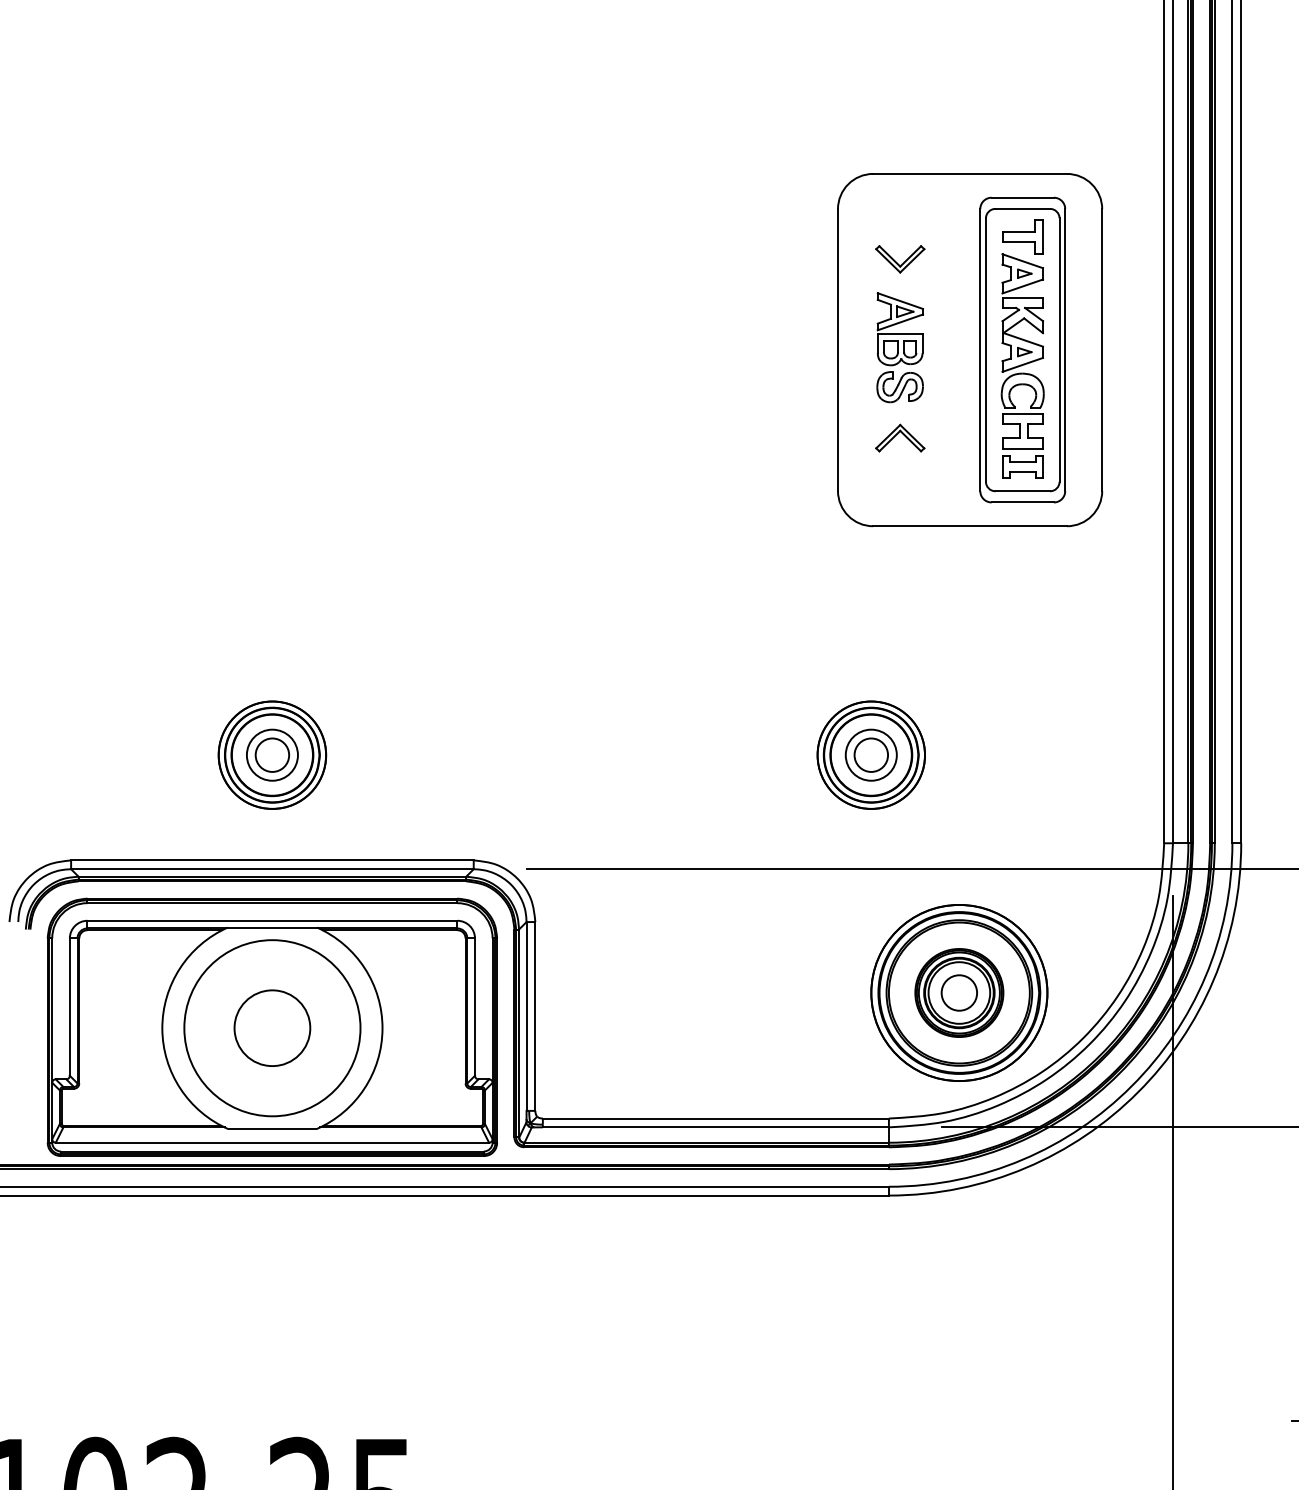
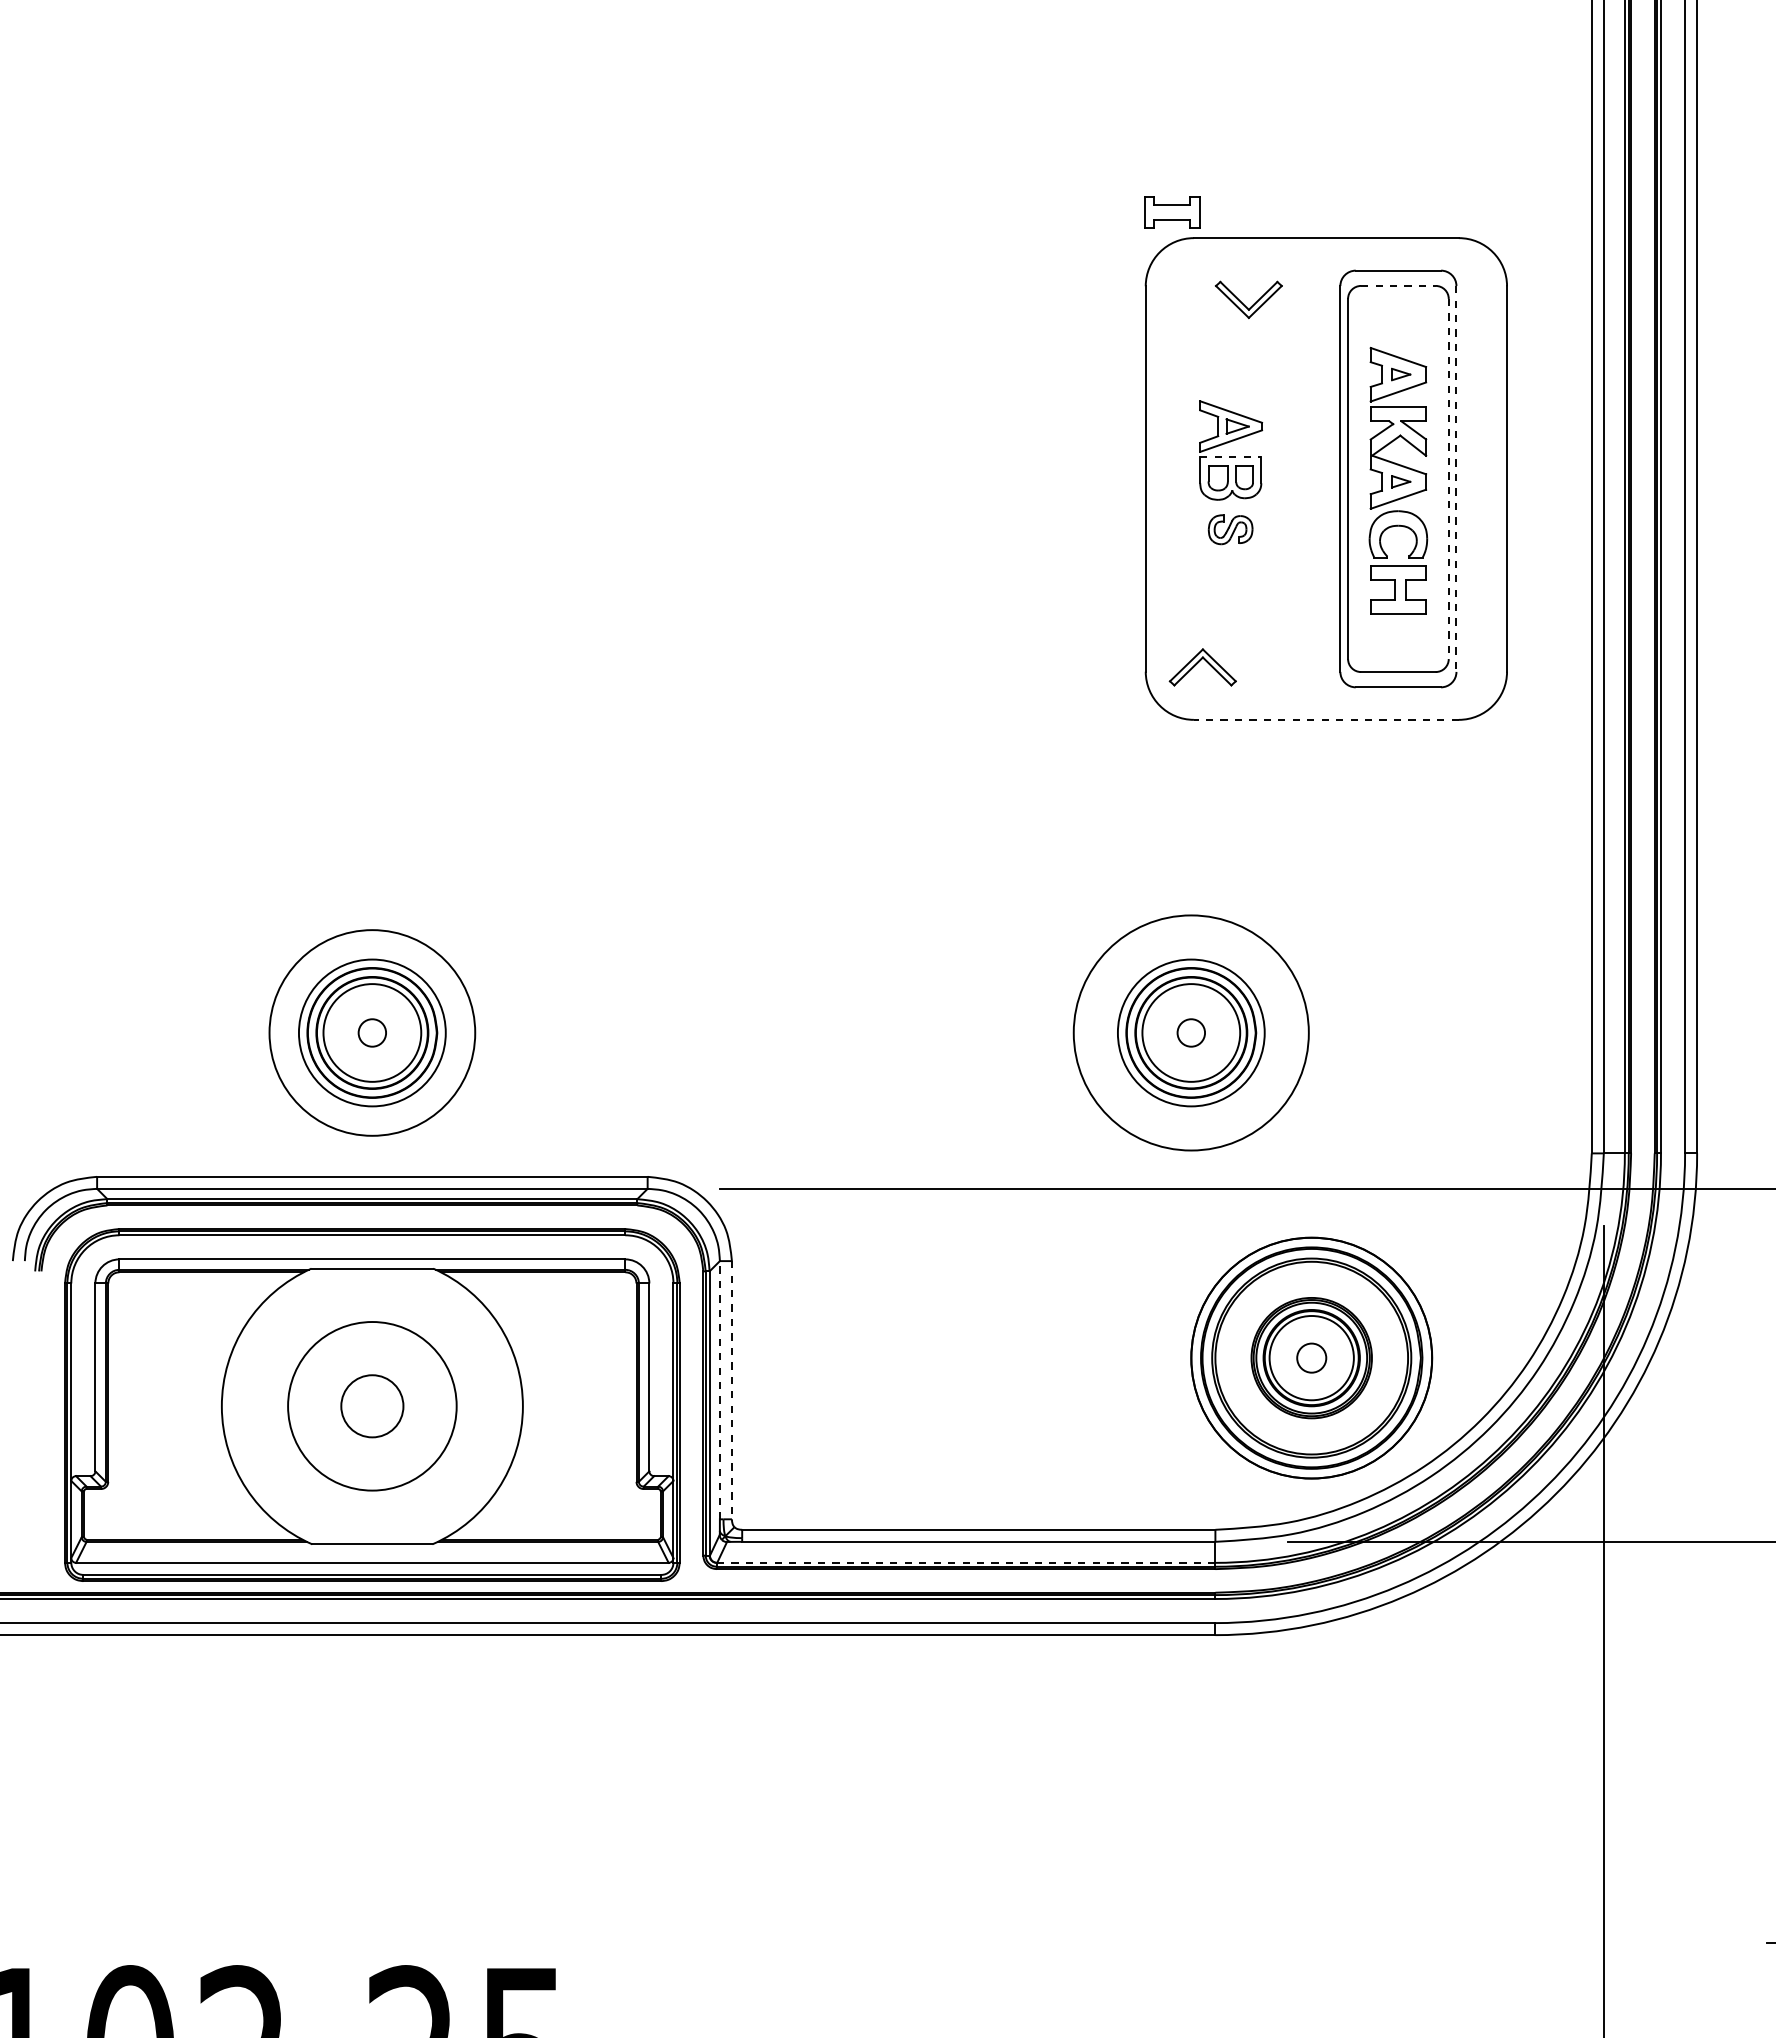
line: (1022, 208) -> (1398, 285), solid -> dashed
part: (1022, 237) -> (1398, 324), removed
part: (896, 261) -> (1243, 303), moved
line: (899, 334) -> (1230, 457), solid -> dashed
line: (1059, 350) -> (1448, 479), solid -> dashed
line: (1065, 350) -> (1456, 479), solid -> dashed
part: (899, 387) -> (1230, 529), size x0.7
part: (899, 438) -> (1202, 667), moved
part: (1022, 466) -> (1172, 212), moved
line: (969, 525) -> (1325, 719), solid -> dashed
circle: (271, 754) -> (371, 1032), size x1.4
circle: (272, 754) -> (372, 1032), size x0.6
circle: (272, 754) -> (372, 1032), size x1.4
circle: (870, 754) -> (1190, 1032), size x1.6
circle: (871, 754) -> (1191, 1032), size x0.6
circle: (871, 754) -> (1191, 1032), size x1.4
circle: (959, 992) -> (1311, 1357), size x0.6
line: (526, 1015) -> (719, 1389), solid -> dashed
line: (535, 1016) -> (731, 1390), solid -> dashed
circle: (271, 1027) -> (371, 1405), size x0.7
circle: (272, 1028) -> (372, 1406), size x0.6
line: (706, 1142) -> (966, 1562), solid -> dashed

